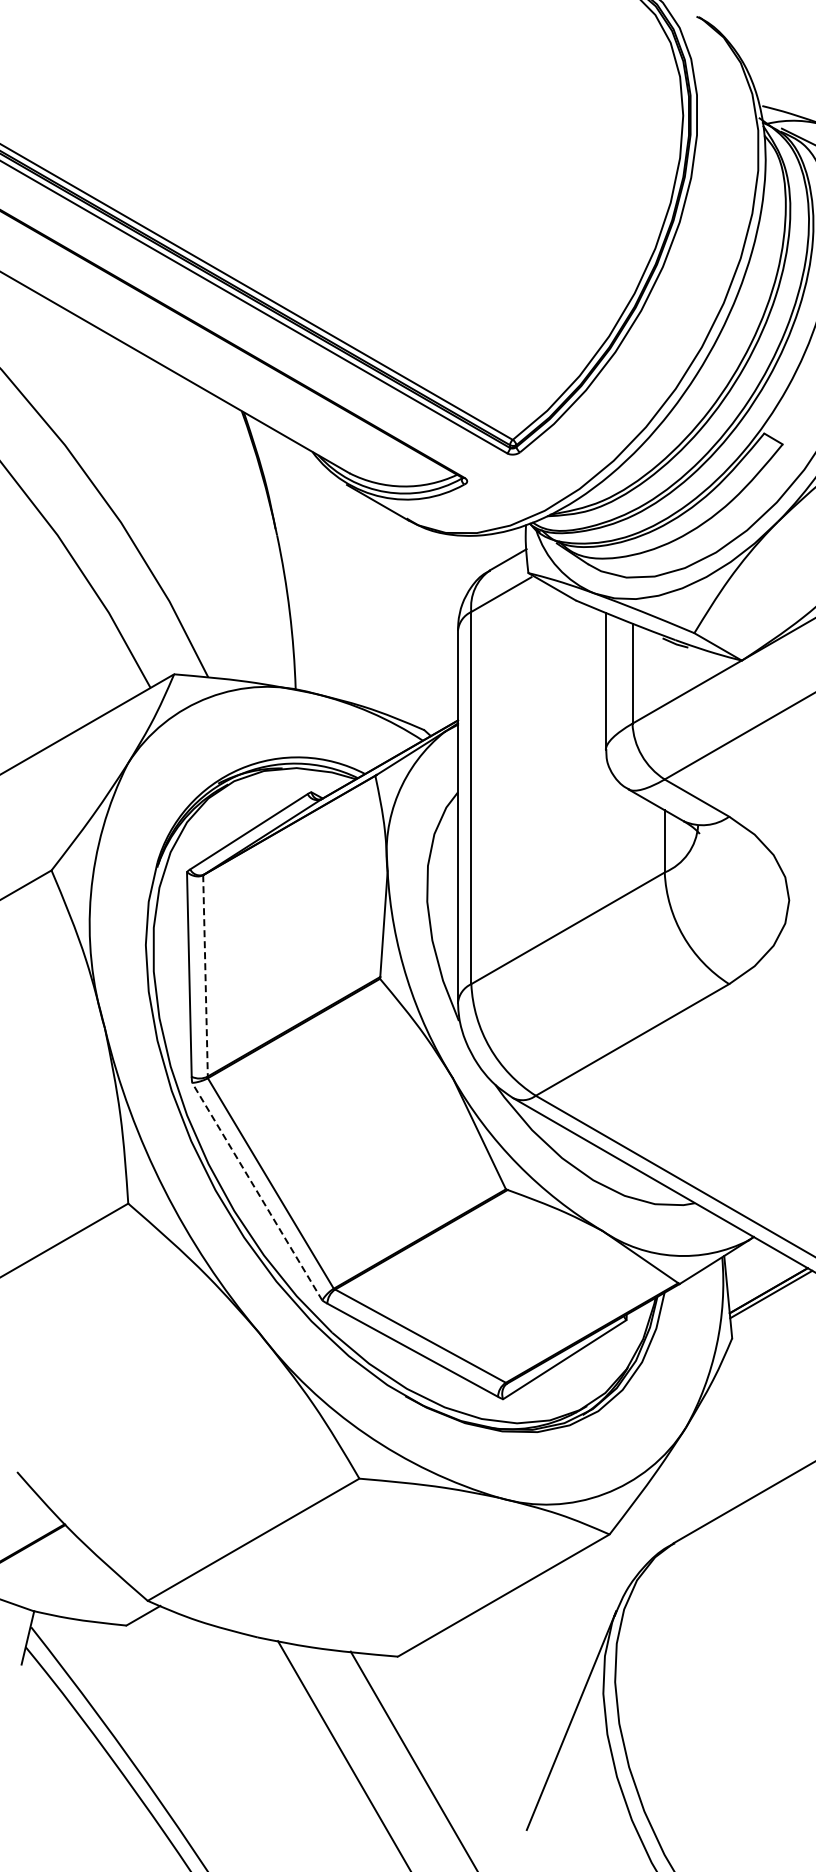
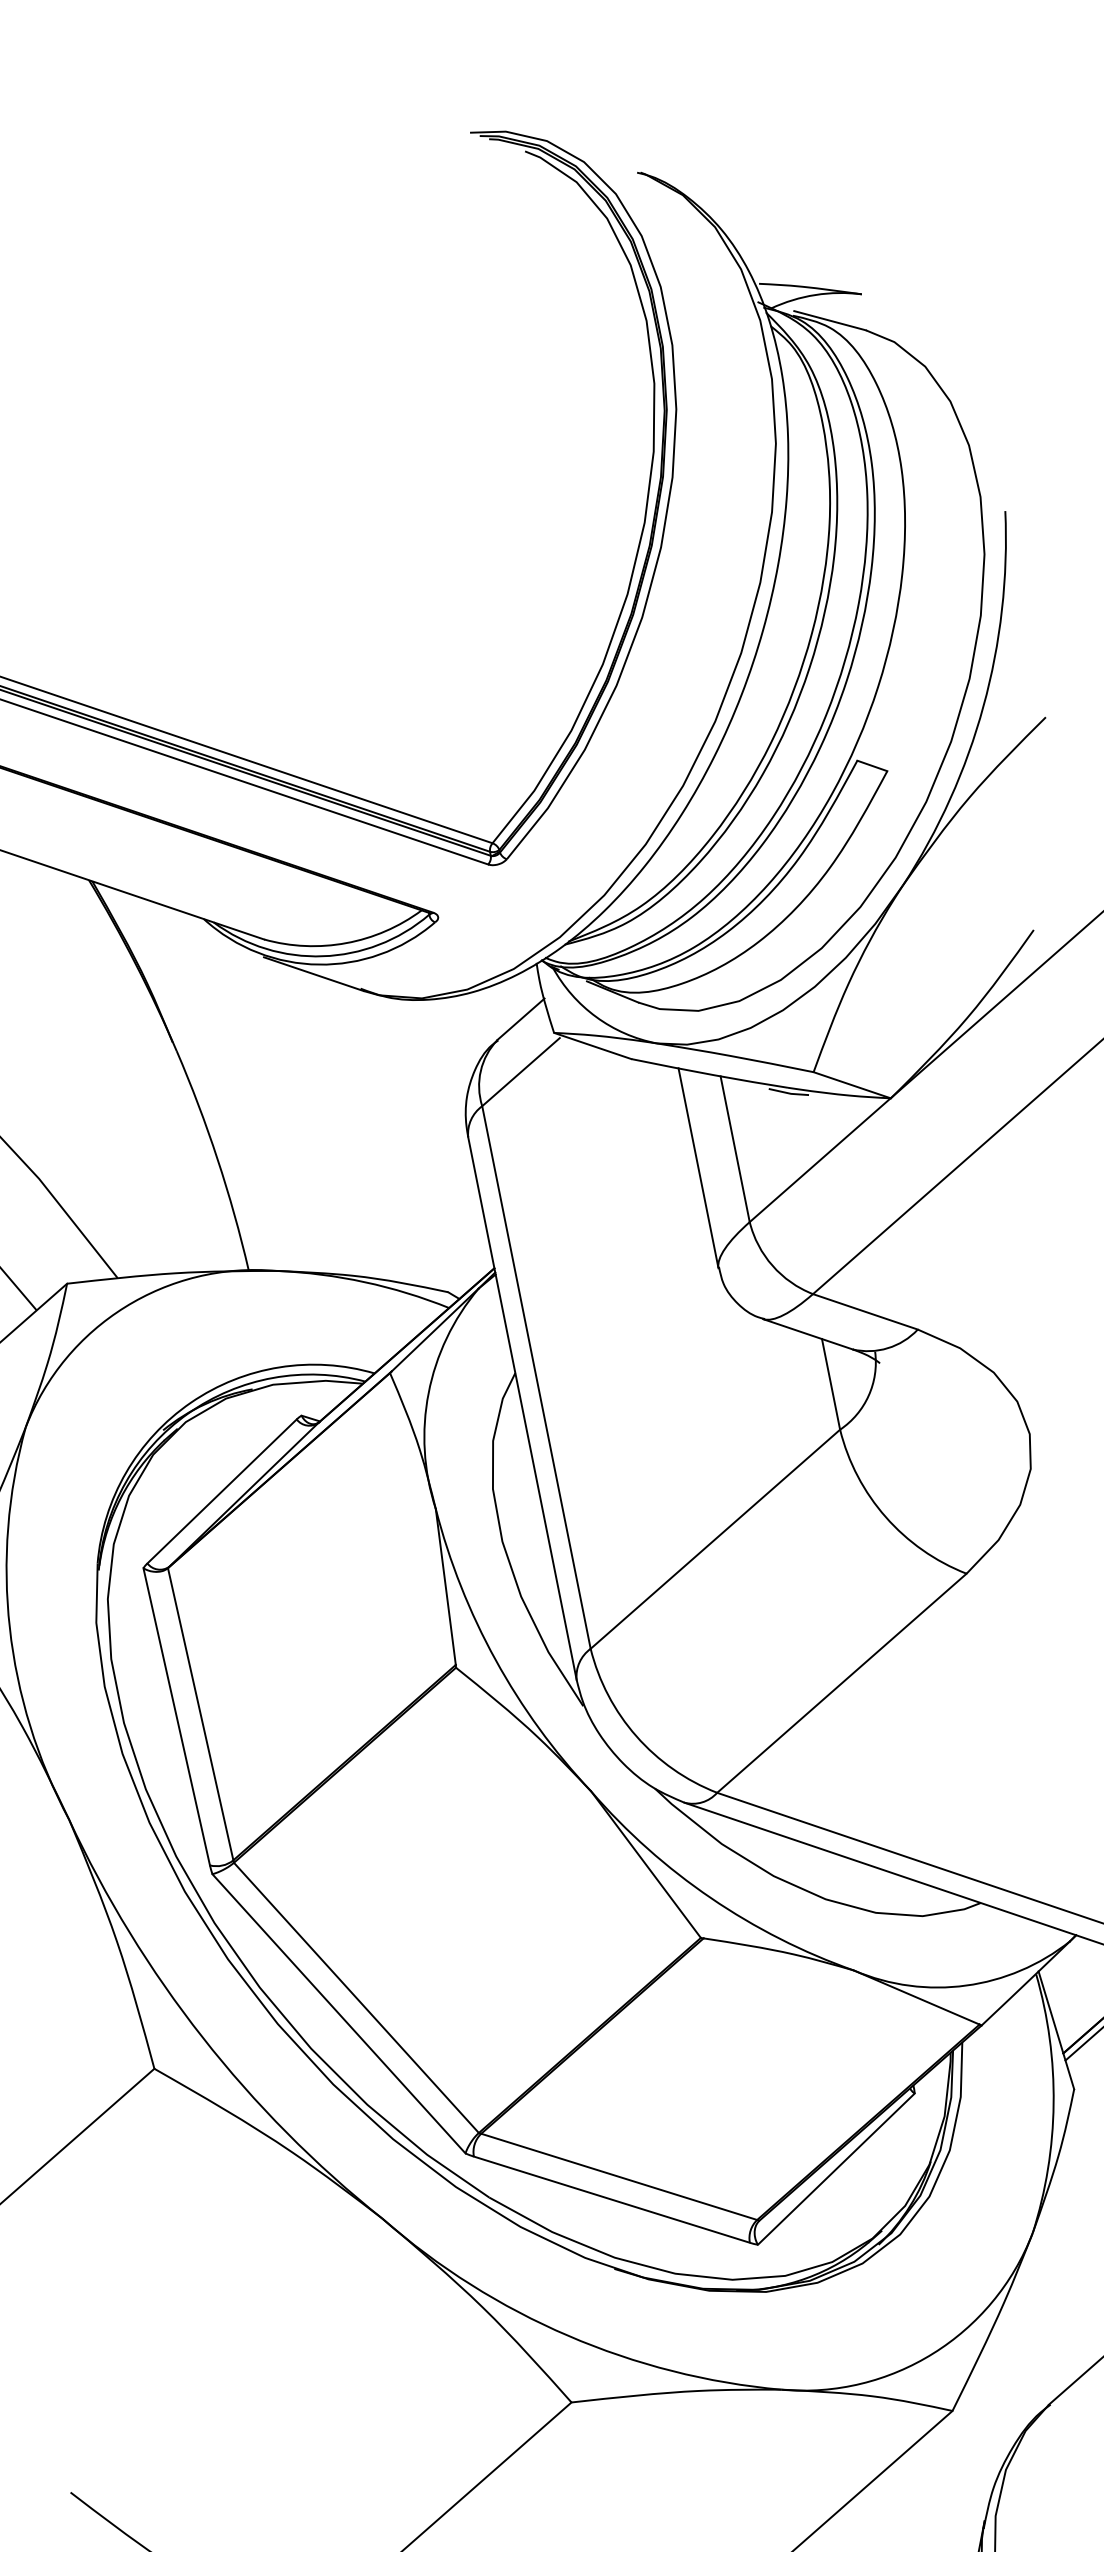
line: (205, 975) -> (200, 1713), dashed -> solid
line: (257, 1191) -> (339, 2013), dashed -> solid

